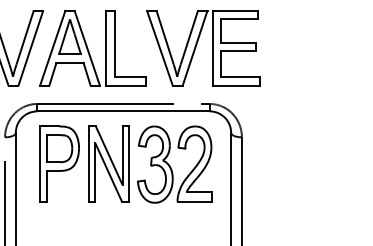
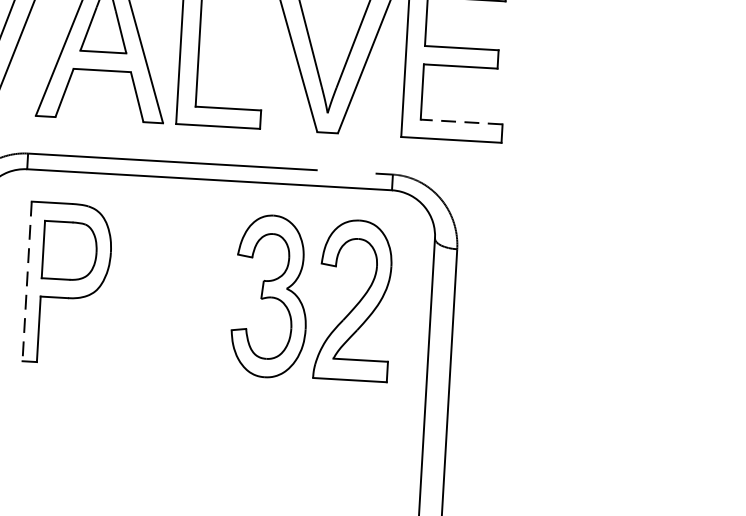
line: (240, 77) -> (461, 122), solid -> dashed
part: (108, 163) -> (171, 288), removed
line: (40, 164) -> (27, 282), solid -> dashed

